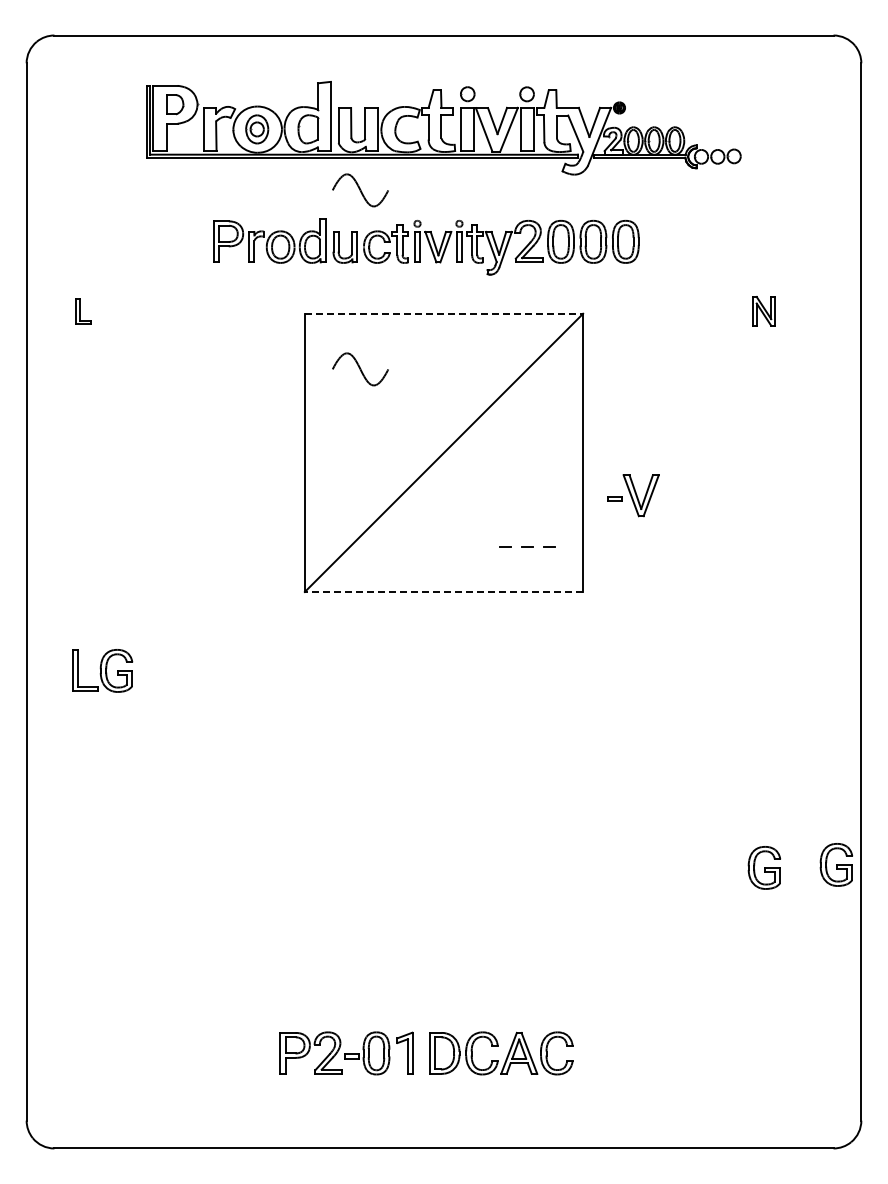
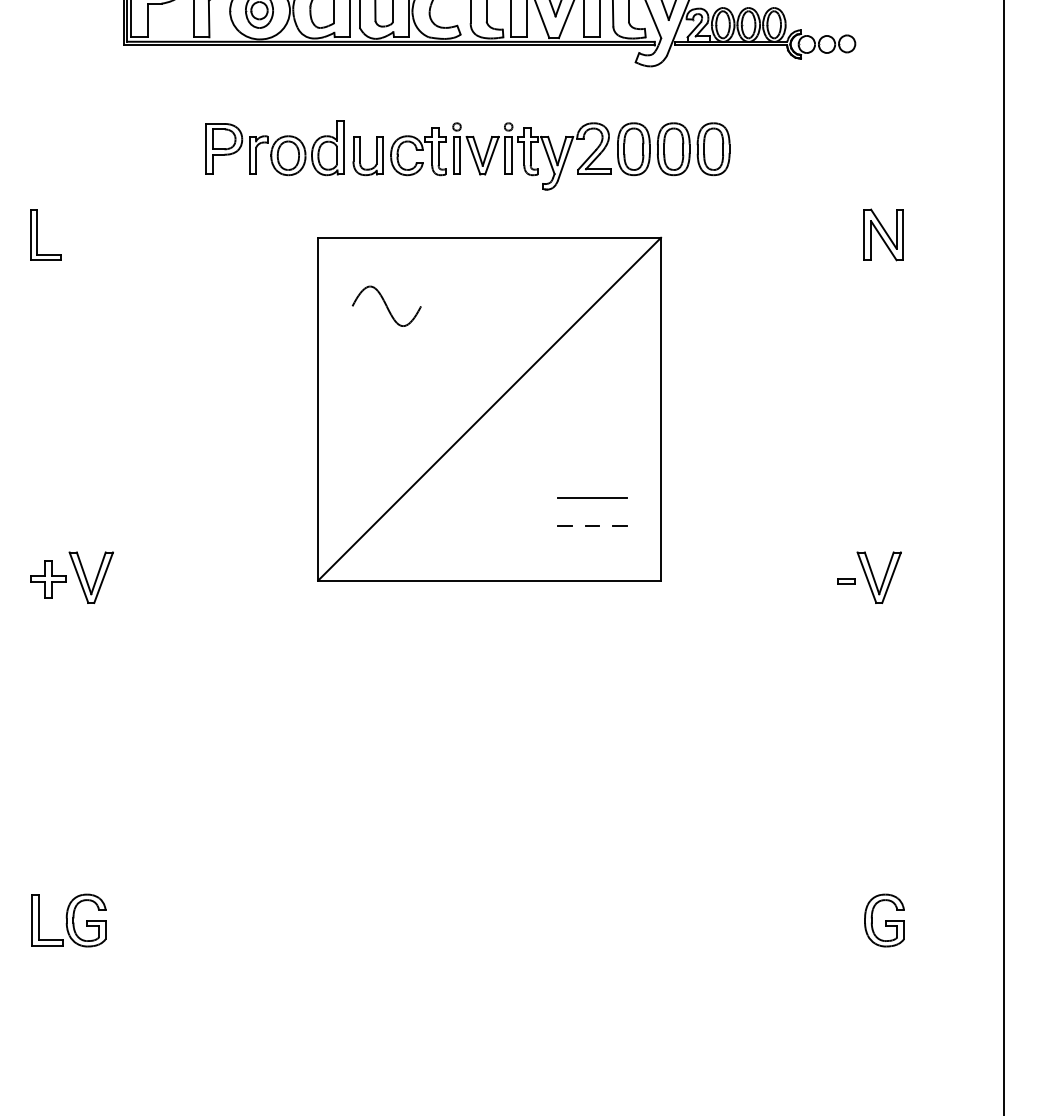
part: (360, 190) -> (386, 85), removed
part: (763, 310) -> (883, 233), size x1.43
part: (83, 311) -> (45, 235), size x1.67
line: (444, 313) -> (490, 237), dashed -> solid
part: (633, 495) -> (869, 577), moved
line: (527, 525) -> (592, 498), added
part: (105, 589) -> (72, 577), added
line: (443, 591) -> (489, 579), dashed -> solid
part: (102, 670) -> (68, 920), moved
part: (836, 864) -> (973, 916), removed

